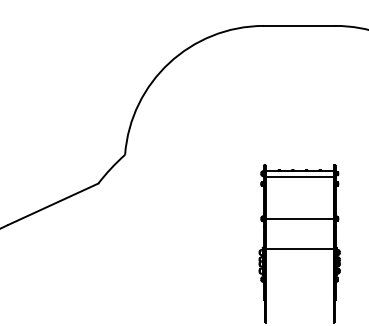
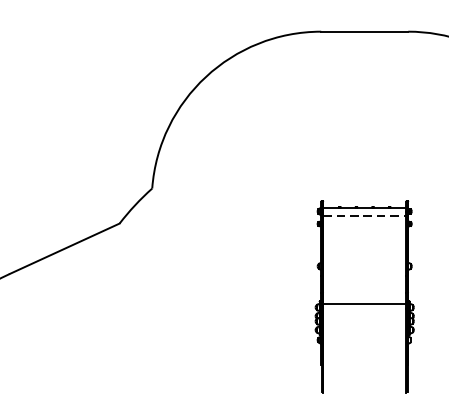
line: (300, 177) -> (365, 216), solid -> dashed
line: (299, 218) -> (364, 266), removed

